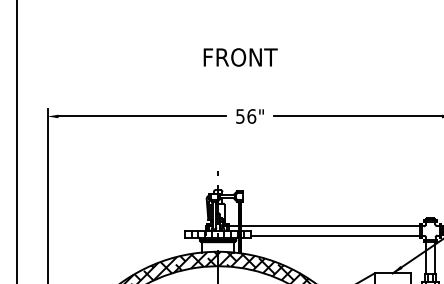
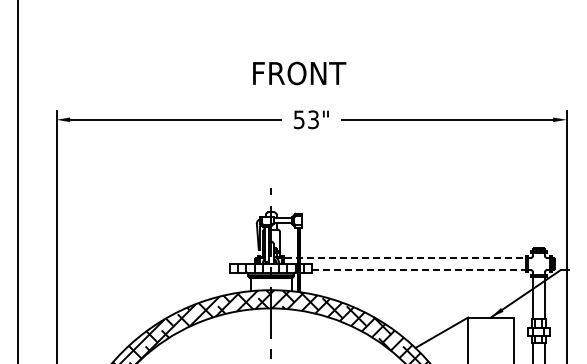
text: (240, 57) -> (299, 73), moved
text: (251, 116) -> (313, 119), 56" -> 53"
line: (324, 226) -> (405, 258), solid -> dashed
line: (335, 236) -> (418, 270), solid -> dashed

